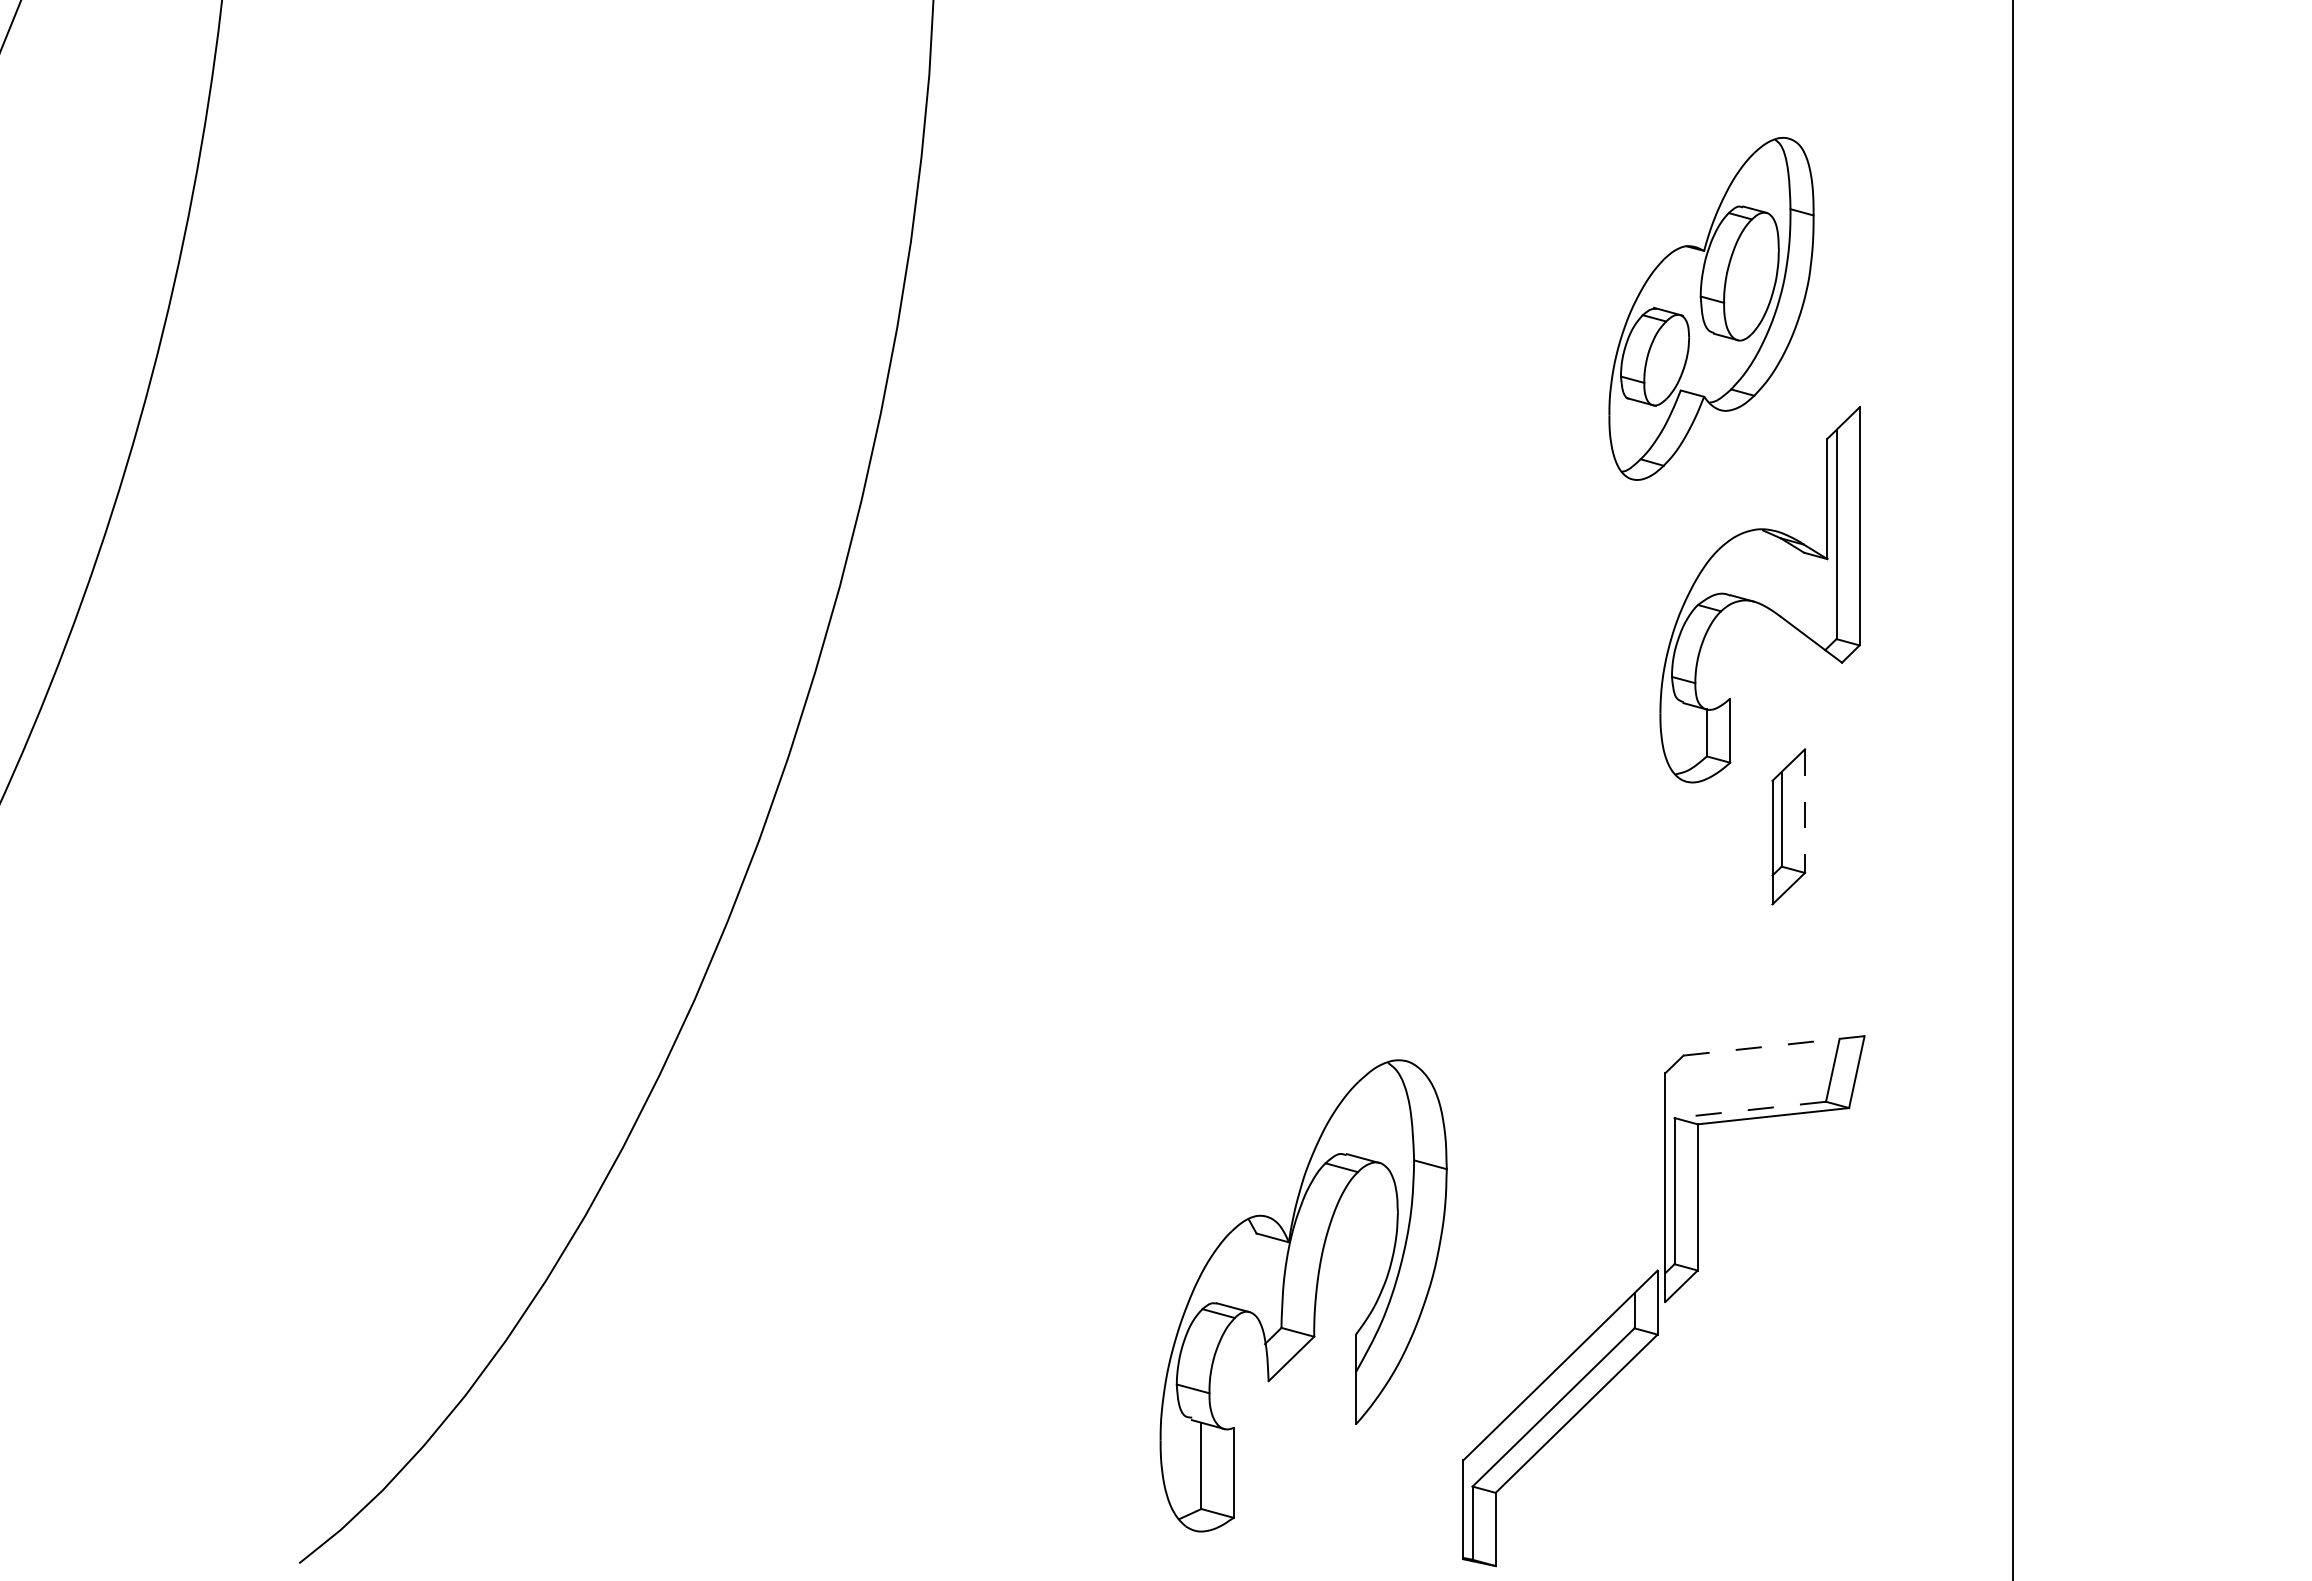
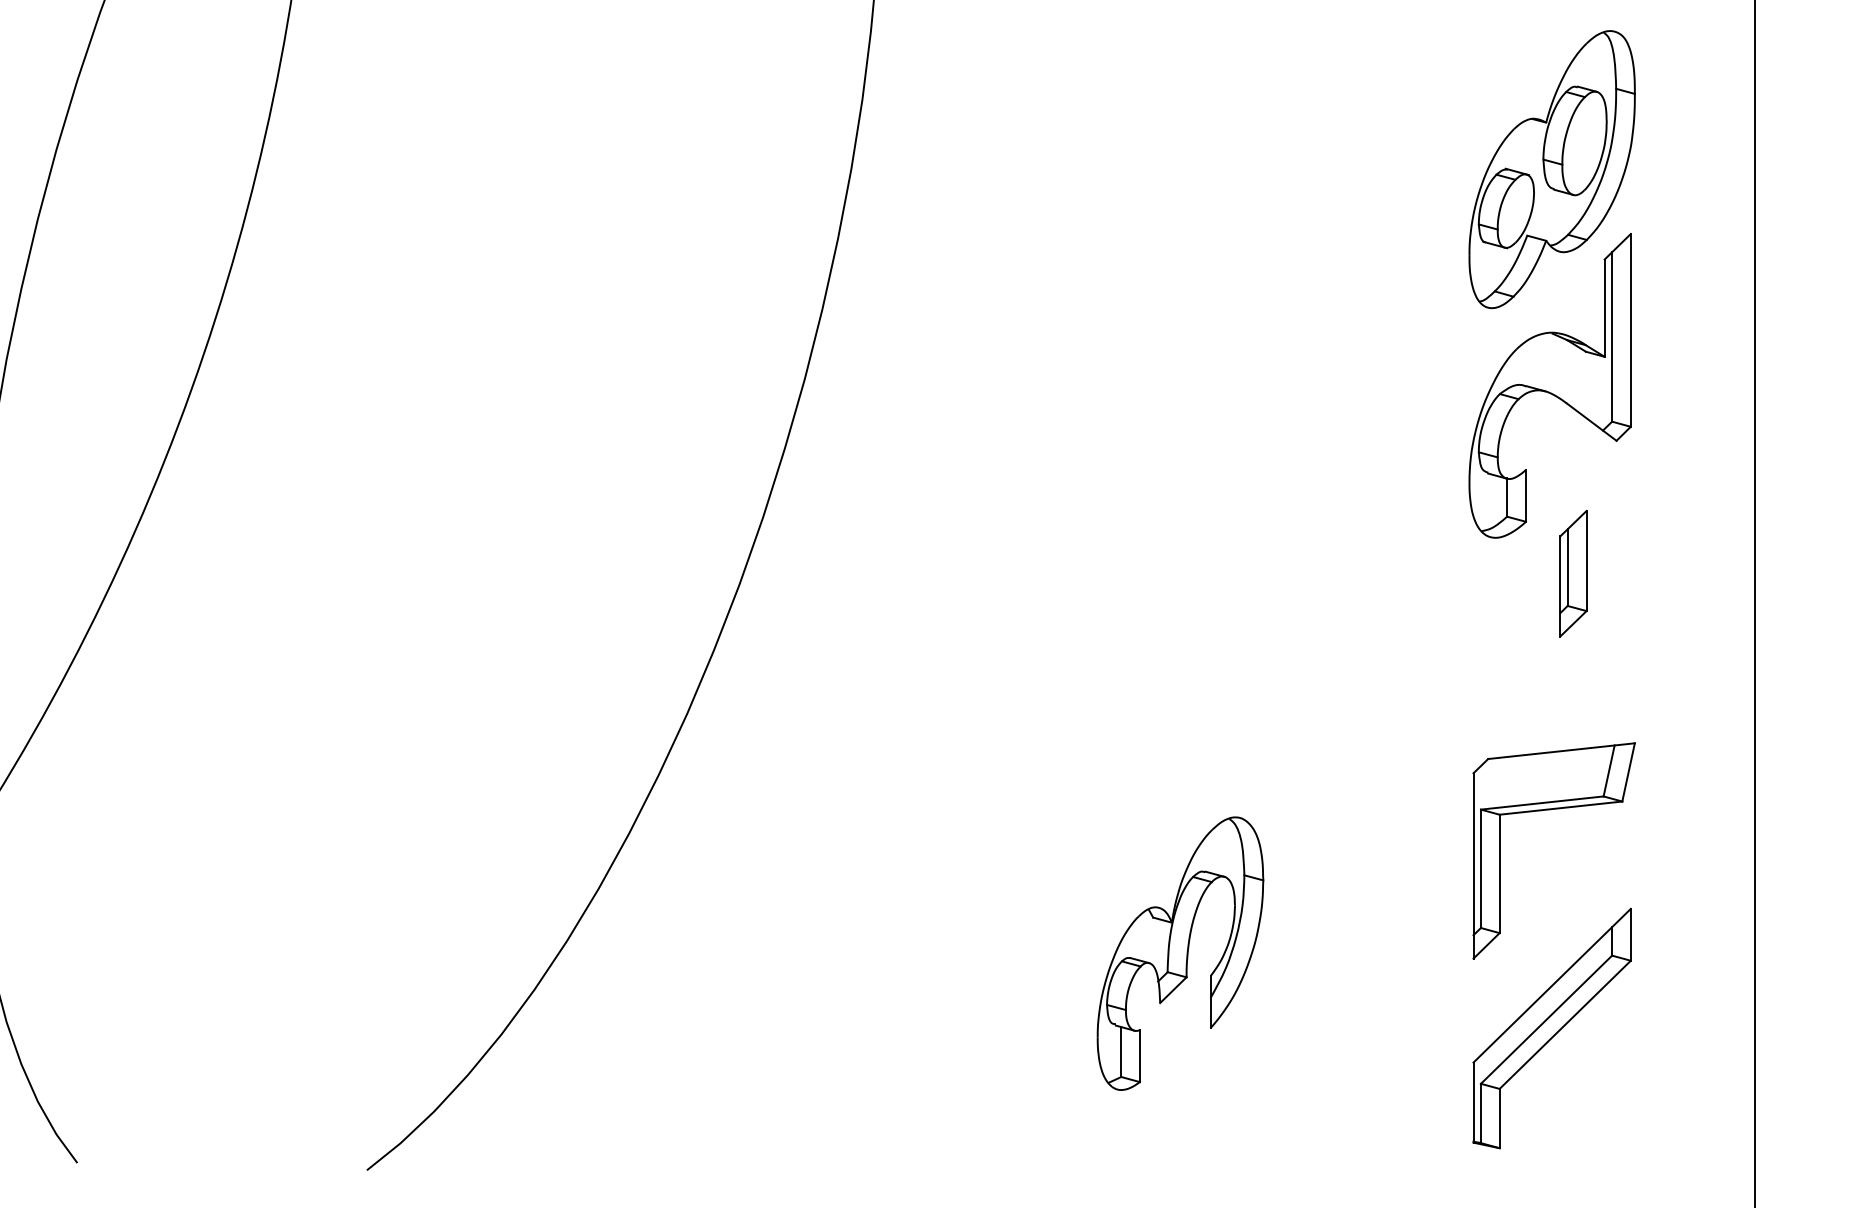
part: (1711, 308) -> (1552, 169), moved
line: (1805, 811) -> (1586, 561), dashed -> solid
line: (1774, 1045) -> (1561, 750), dashed -> solid
line: (1749, 1109) -> (1541, 802), dashed -> solid
part: (1303, 1295) -> (1180, 953), size x0.71
part: (1560, 1418) -> (1552, 1028), moved

